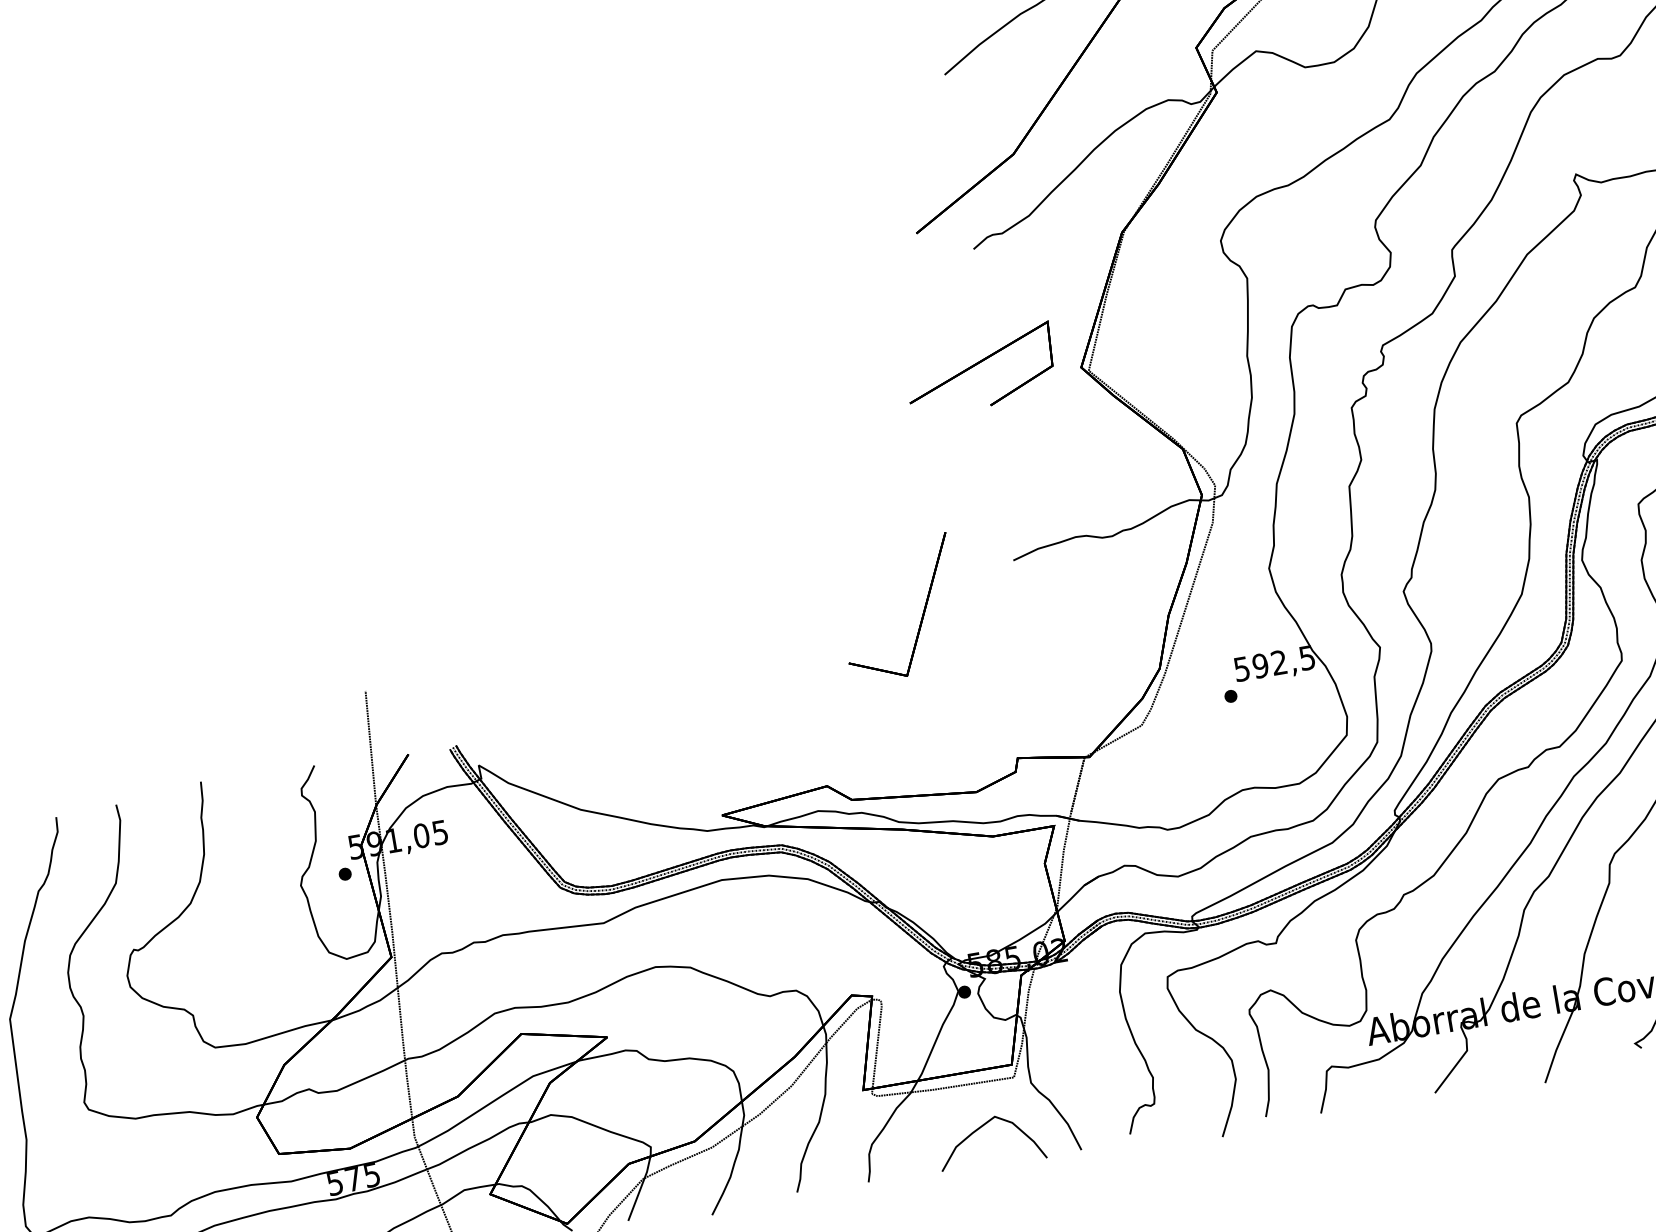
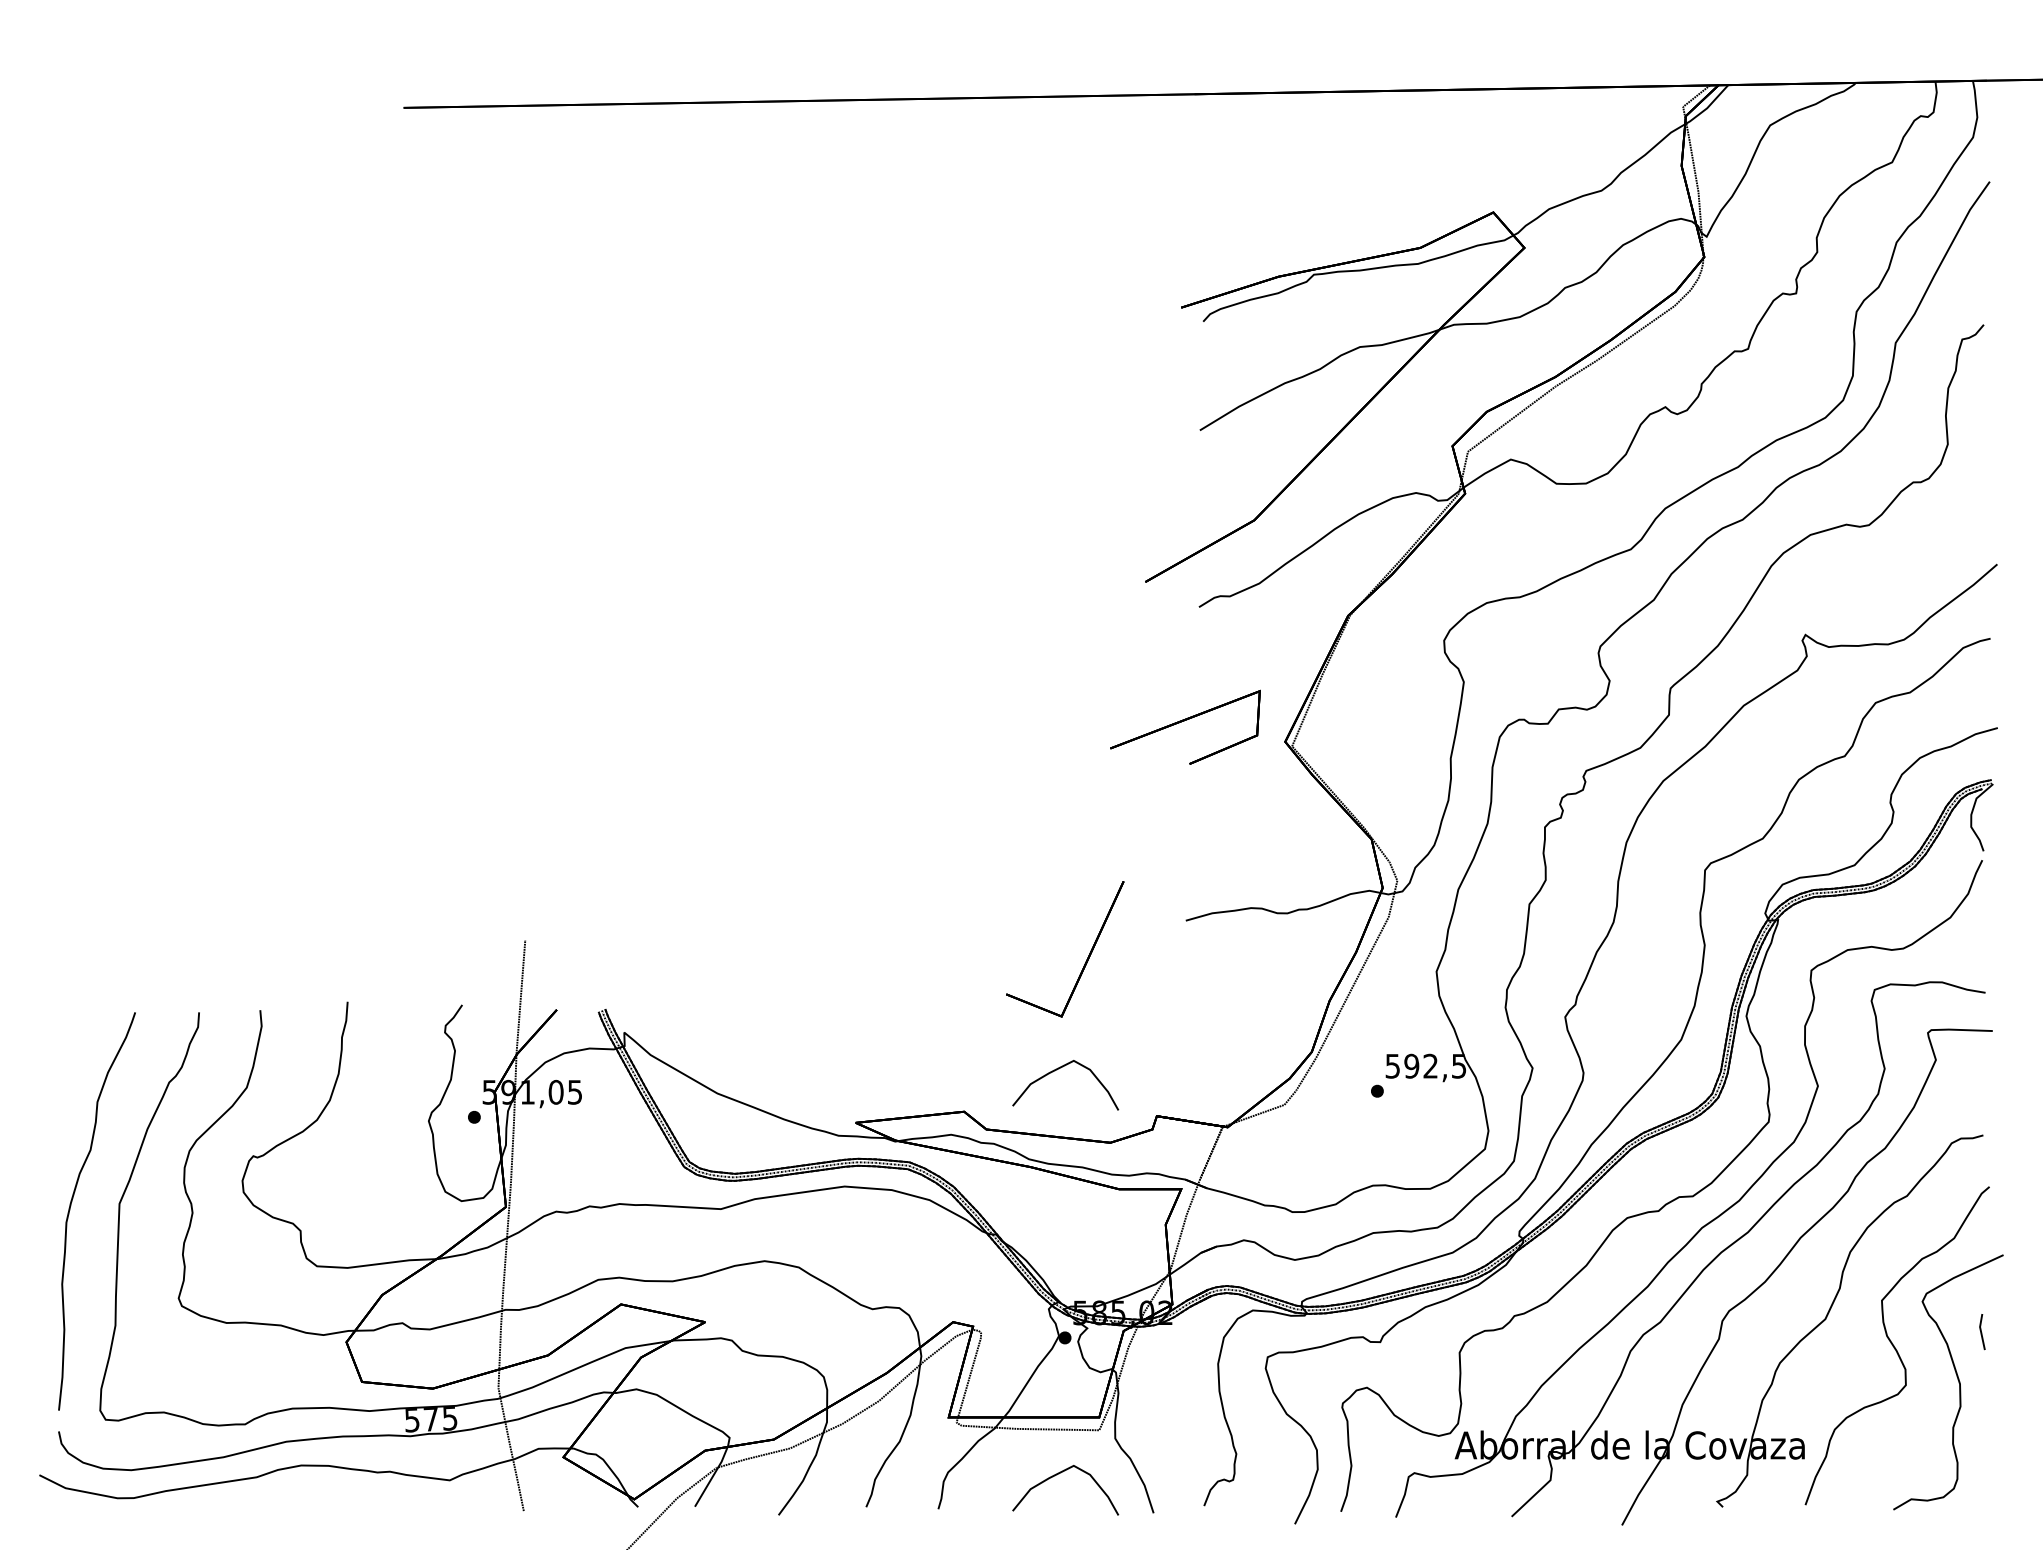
curve: (910, 731) -> (1055, 1071), added

